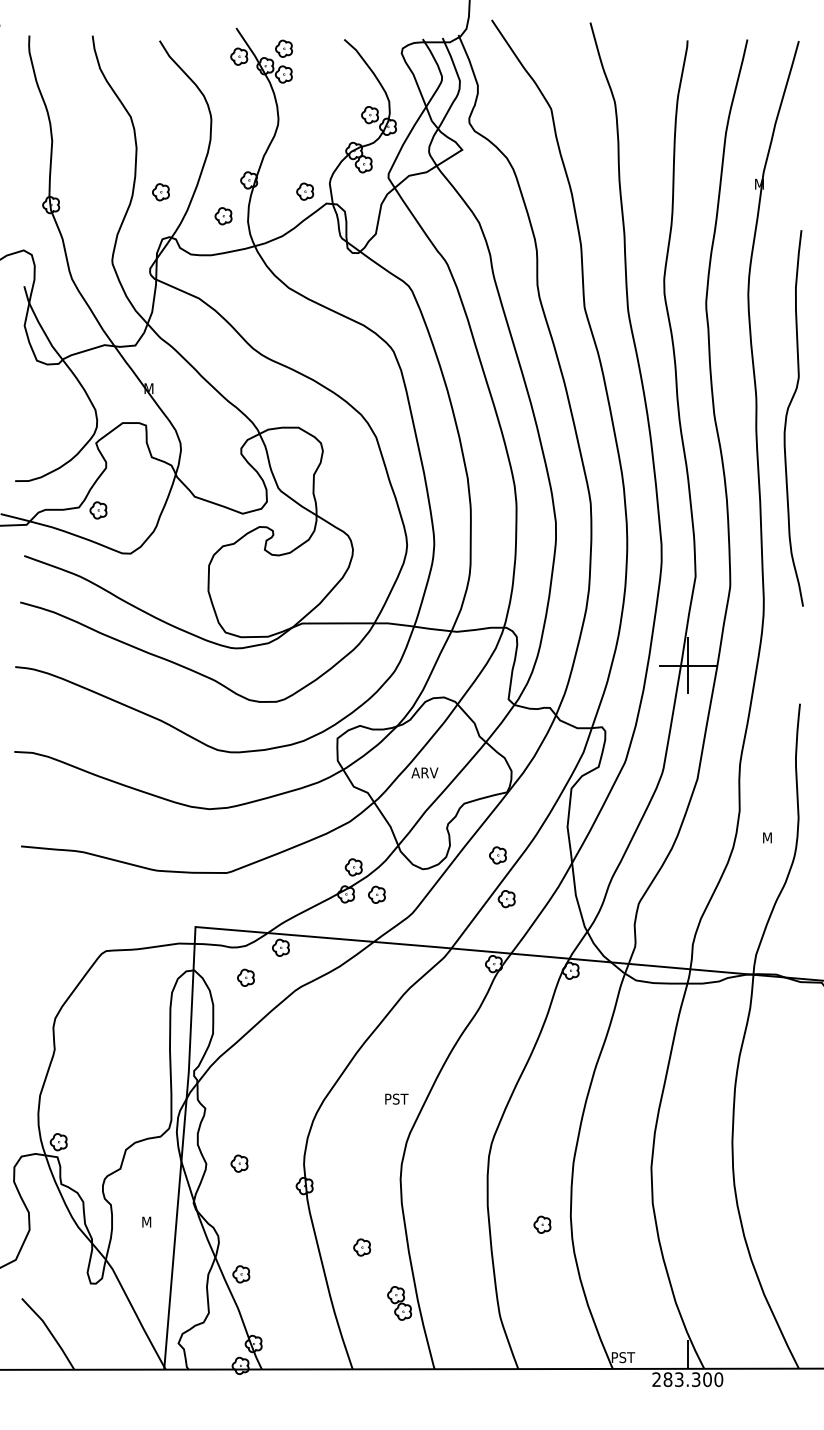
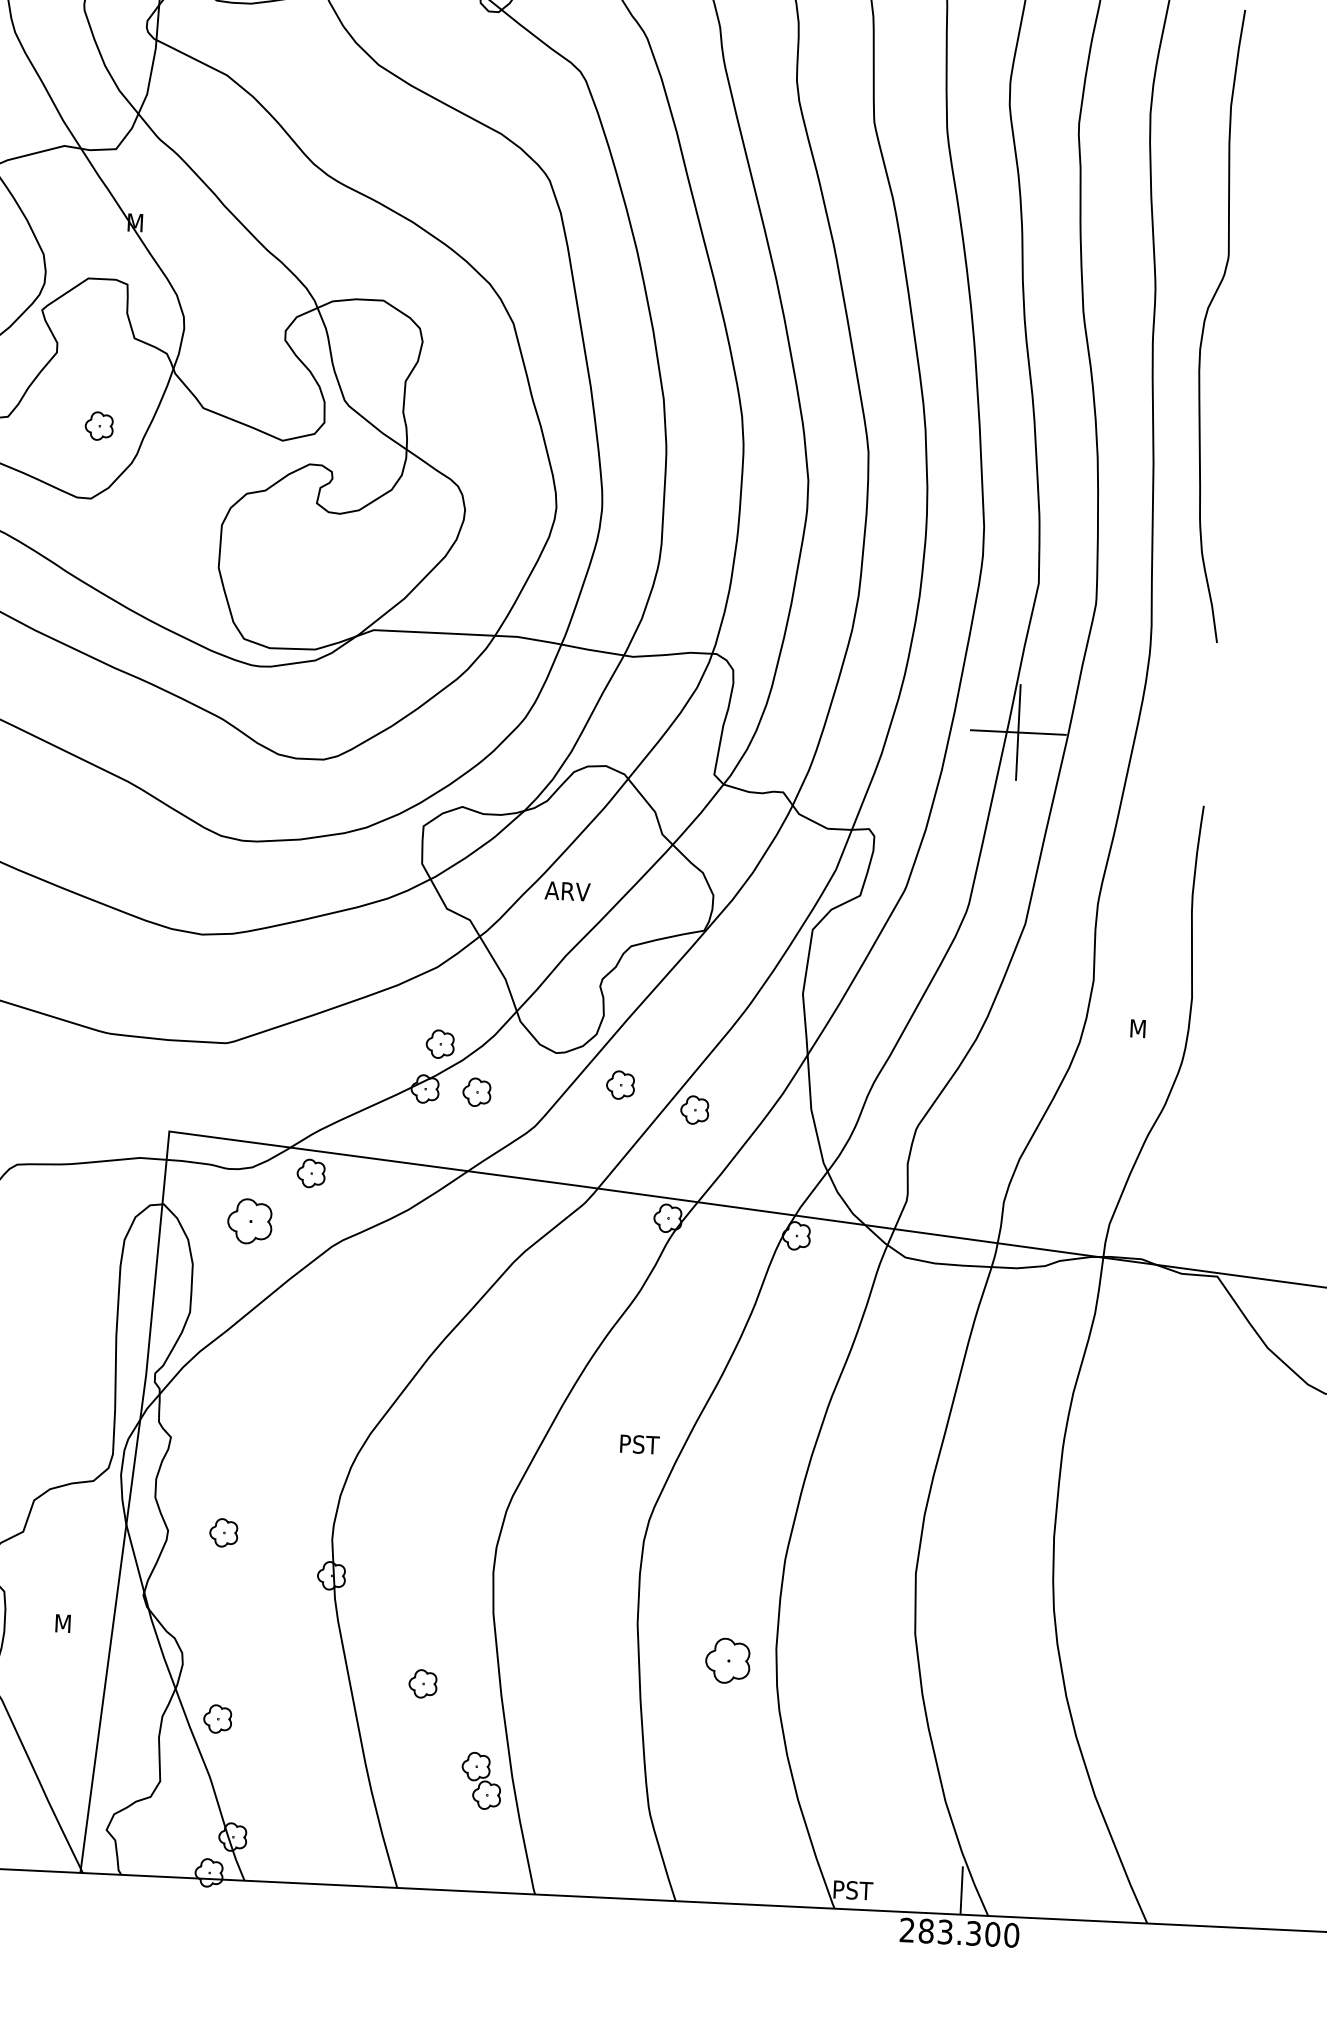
part: (98, 510) -> (99, 426), moved
part: (497, 855) -> (619, 1085), moved
part: (245, 977) -> (249, 1220), size x1.6
text: (396, 1098) -> (639, 1443), moved
part: (542, 1224) -> (728, 1660), size x1.6

